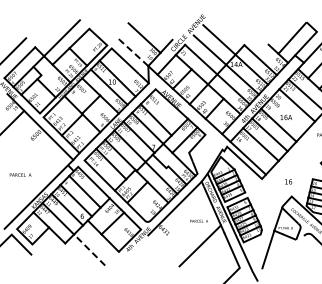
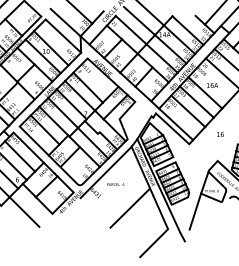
line: (131, 50) -> (64, 21), dashed -> solid
text: (288, 181) -> (220, 134), moved
text: (198, 220) -> (115, 183), moved
line: (89, 250) -> (24, 212), dashed -> solid

